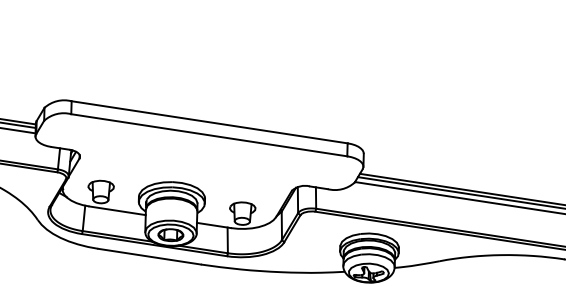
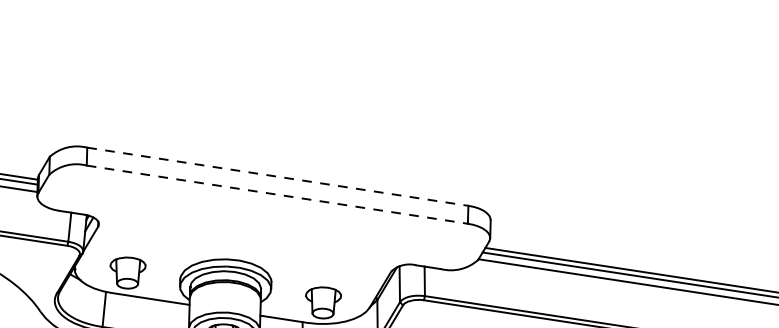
line: (209, 122) -> (277, 177), solid -> dashed
line: (209, 135) -> (277, 194), solid -> dashed

